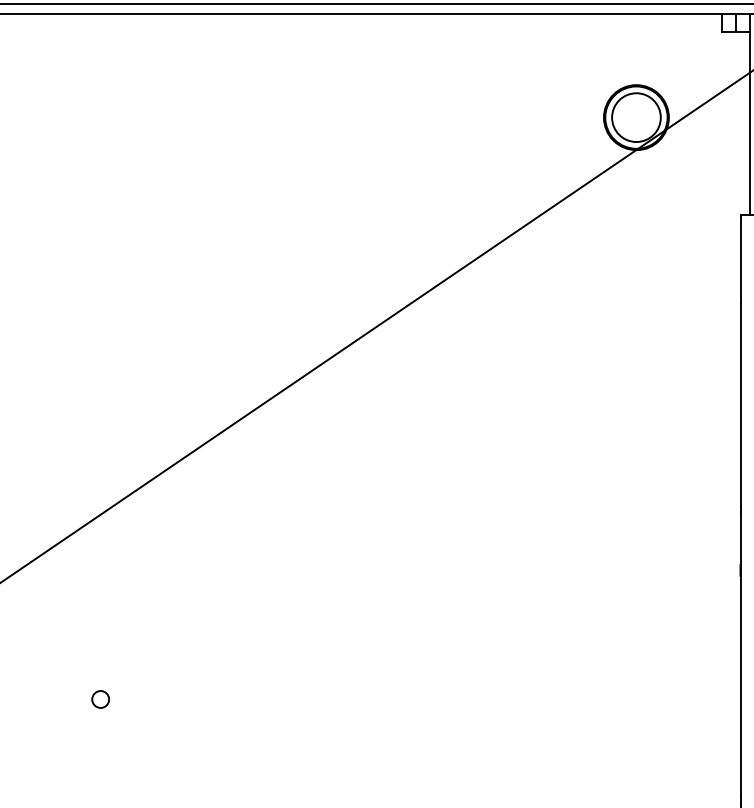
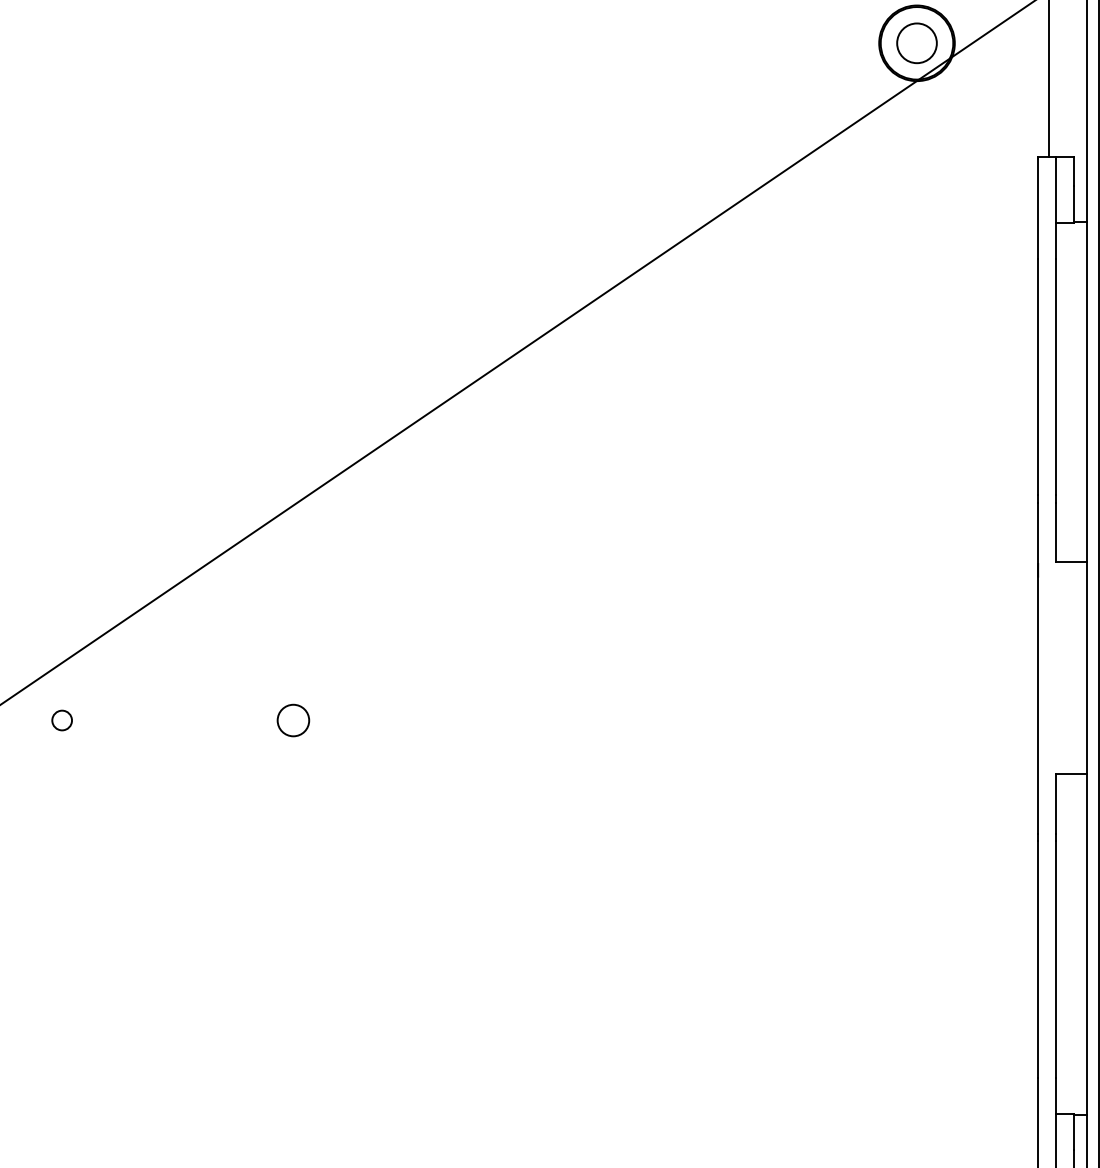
circle: (636, 116) -> (916, 42), size x0.7
circle: (100, 699) -> (293, 720), size x1.6

